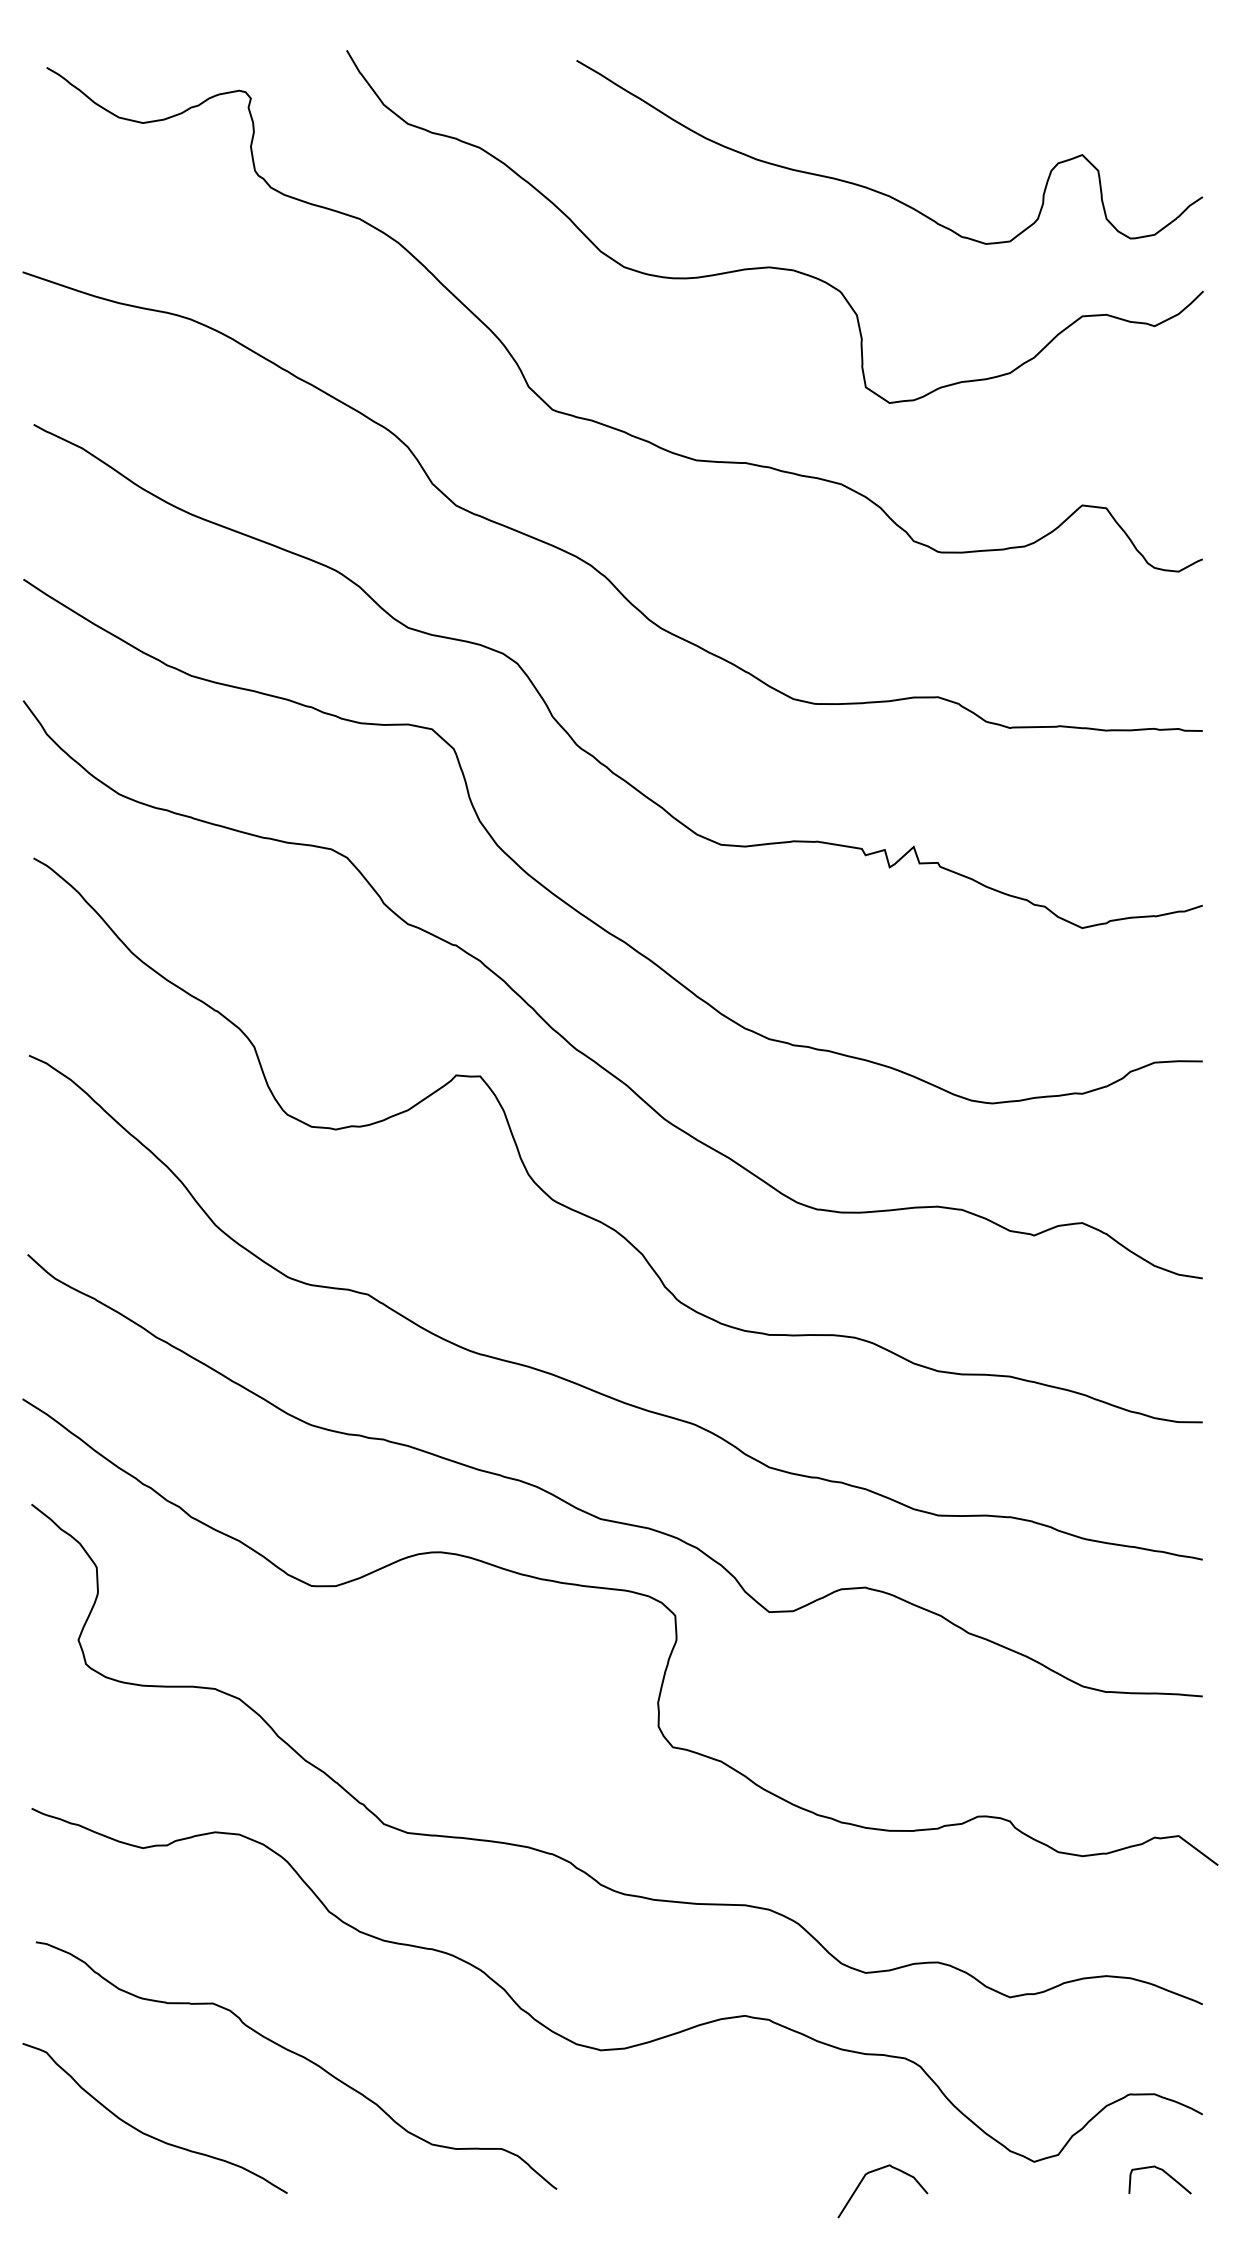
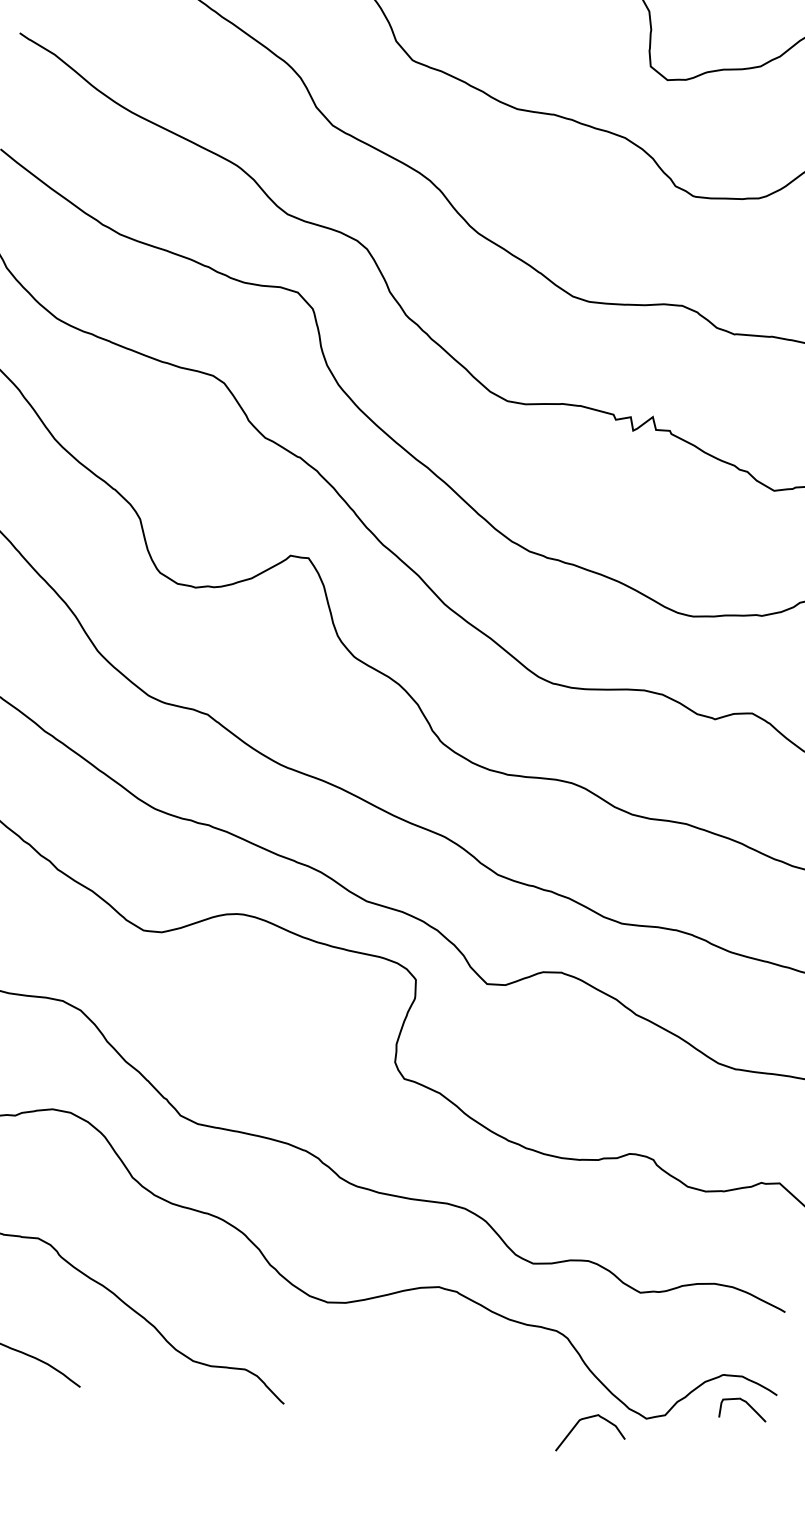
curve: (875, 2171) -> (587, 1418), moved
curve: (1165, 2173) -> (747, 1404), moved

